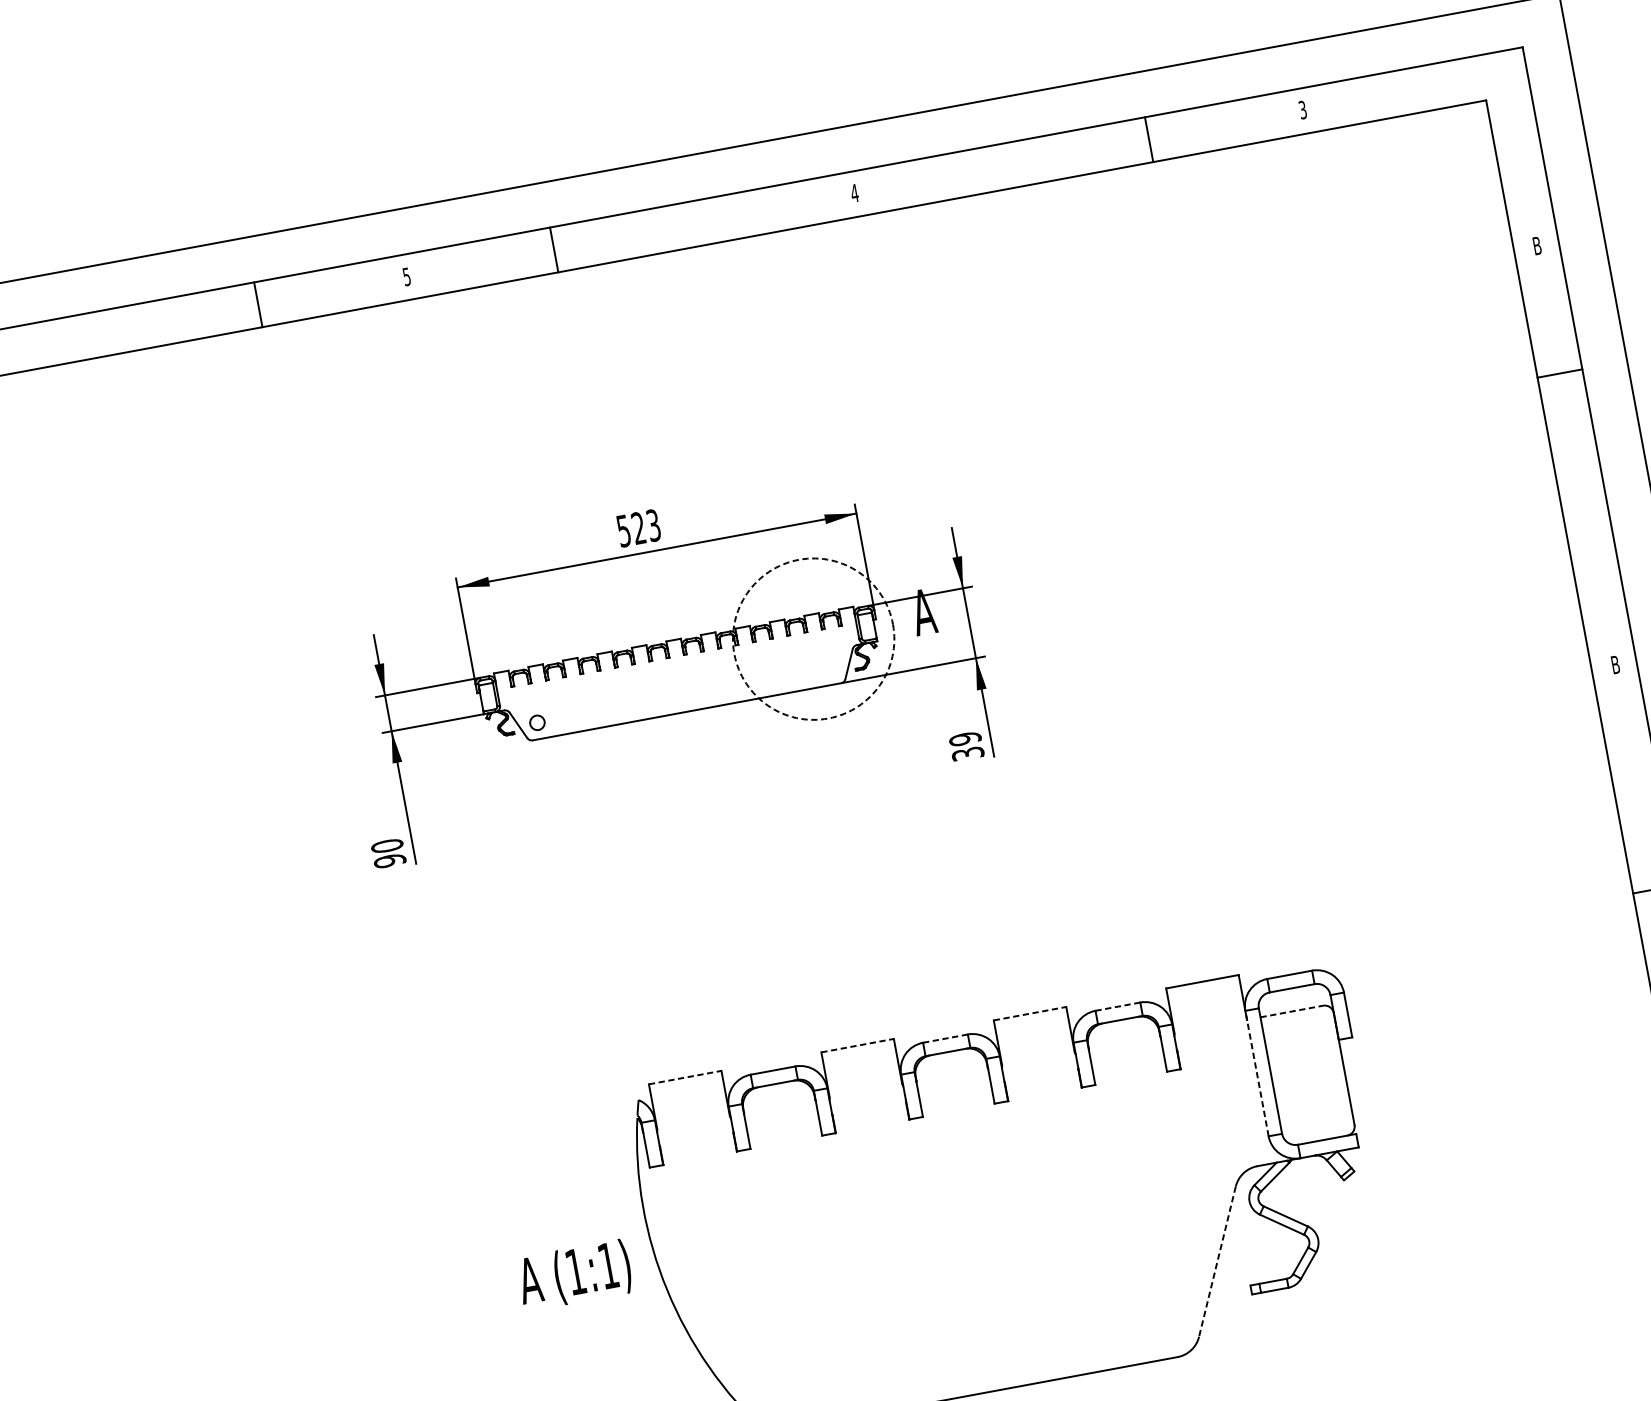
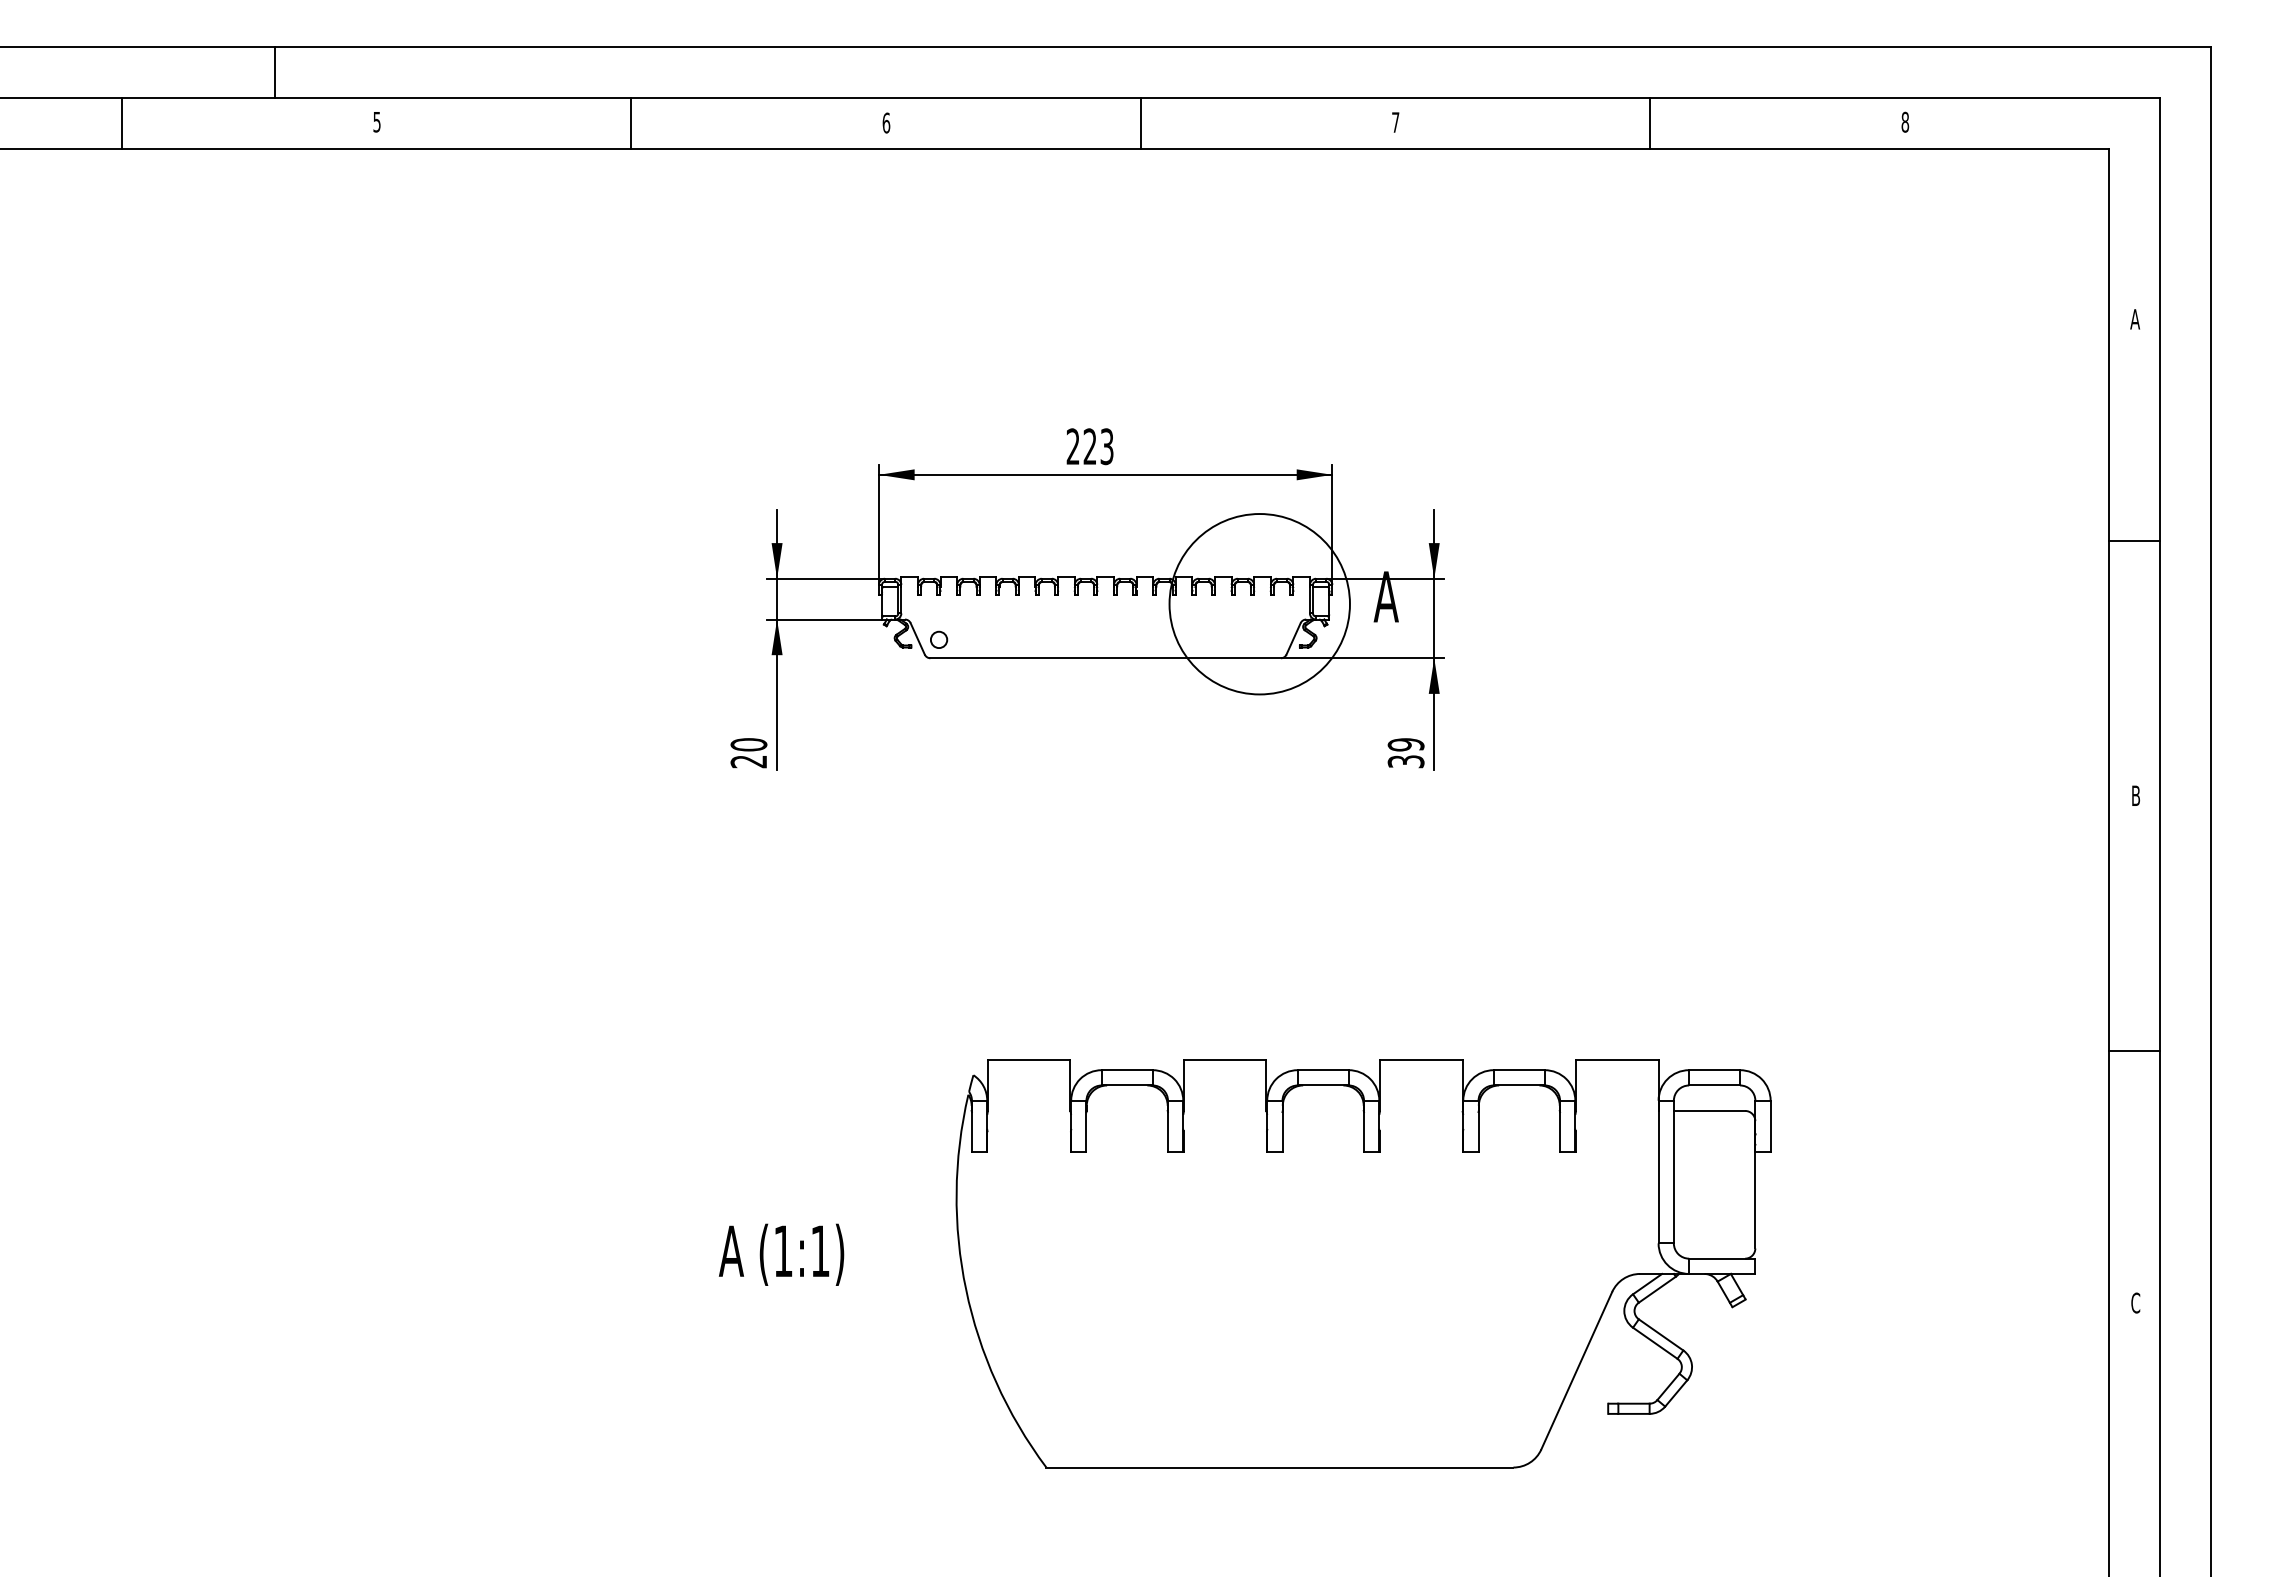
text: (1302, 109) -> (1905, 121), 3 -> 8
line: (1149, 139) -> (1650, 123), moved
text: (854, 193) -> (1395, 122), 4 -> 7
text: (1537, 245) -> (2135, 319), B -> A
line: (553, 249) -> (1140, 123), moved
text: (406, 276) -> (886, 122), 5 -> 6
line: (258, 304) -> (631, 123), moved
line: (1559, 373) -> (2133, 541), moved
text: (623, 530) -> (1072, 446), 523 -> 223
circle: (813, 639) -> (1259, 604), dashed -> solid
text: (389, 860) -> (748, 761), 90 -> 20
line: (1117, 1007) -> (1518, 1070), dashed -> solid
line: (1291, 1011) -> (1709, 1110), dashed -> solid
line: (1030, 1014) -> (1421, 1060), dashed -> solid
line: (944, 1039) -> (1322, 1070), dashed -> solid
line: (857, 1046) -> (1225, 1060), dashed -> solid
line: (1256, 1073) -> (1658, 1171), dashed -> solid
line: (685, 1078) -> (1029, 1060), dashed -> solid
line: (1217, 1262) -> (1576, 1371), dashed -> solid
text: (574, 1275) -> (781, 1254), moved

